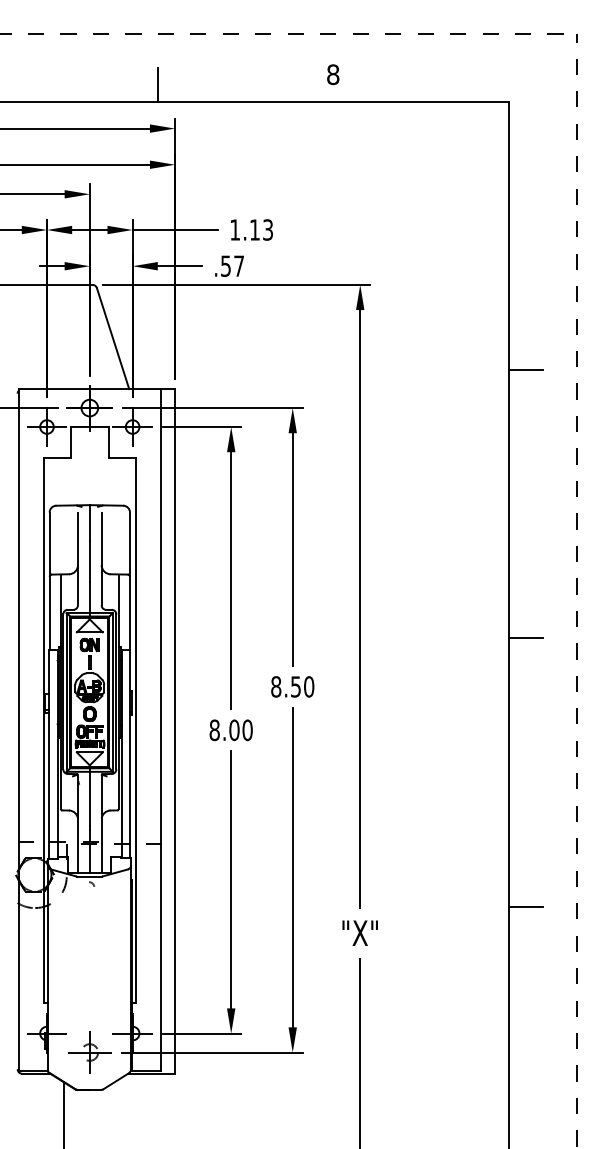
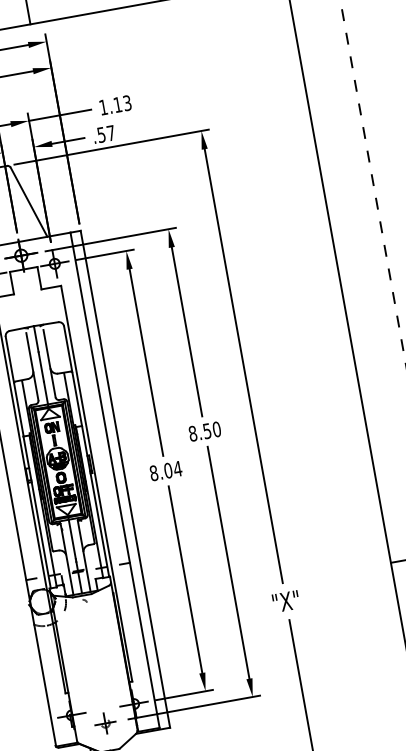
line: (526, 369) -> (333, 170), removed
line: (526, 638) -> (368, 365), removed
text: (247, 730) -> (177, 469), 8.00 -> 8.04
part: (89, 1052) -> (105, 723), size x0.7

